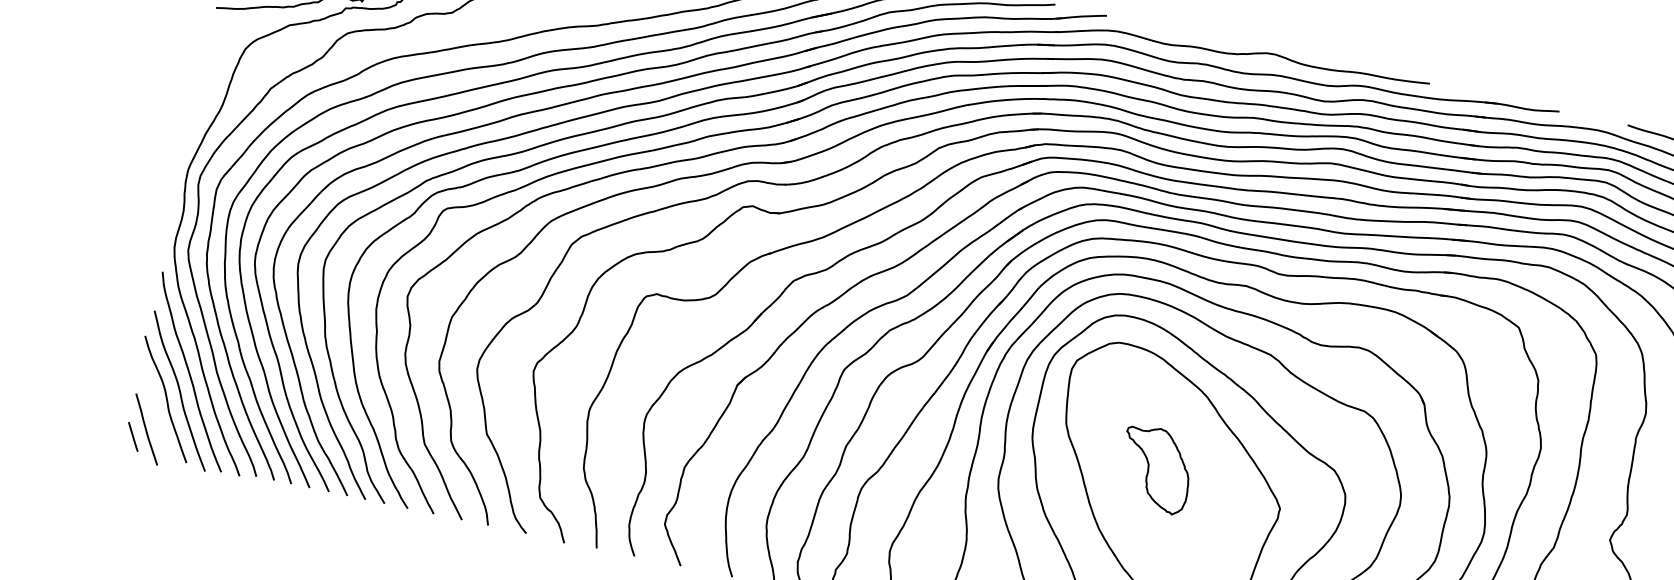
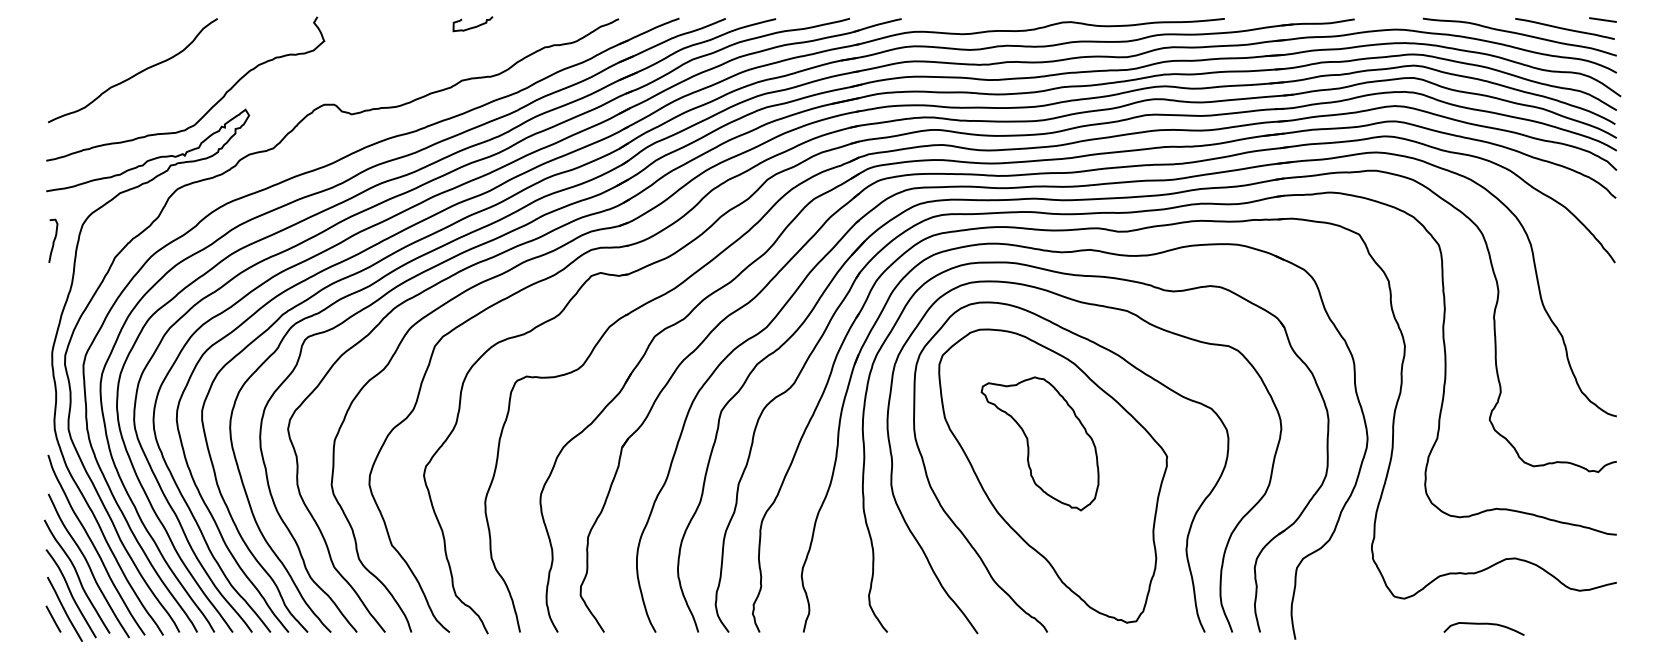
curve: (212, 58) -> (53, 240), added
curve: (155, 414) -> (70, 593), added
part: (1155, 468) -> (1039, 443), size x1.67

